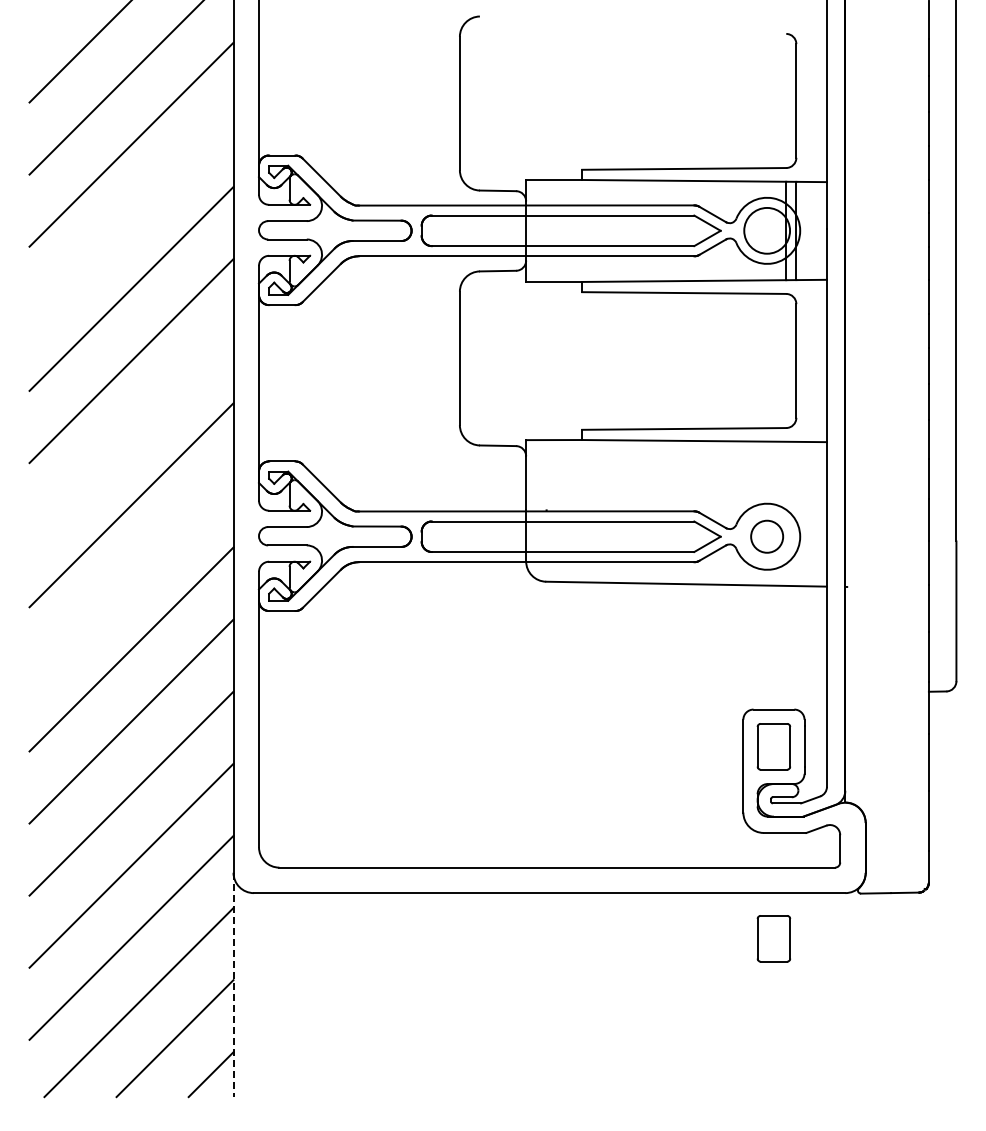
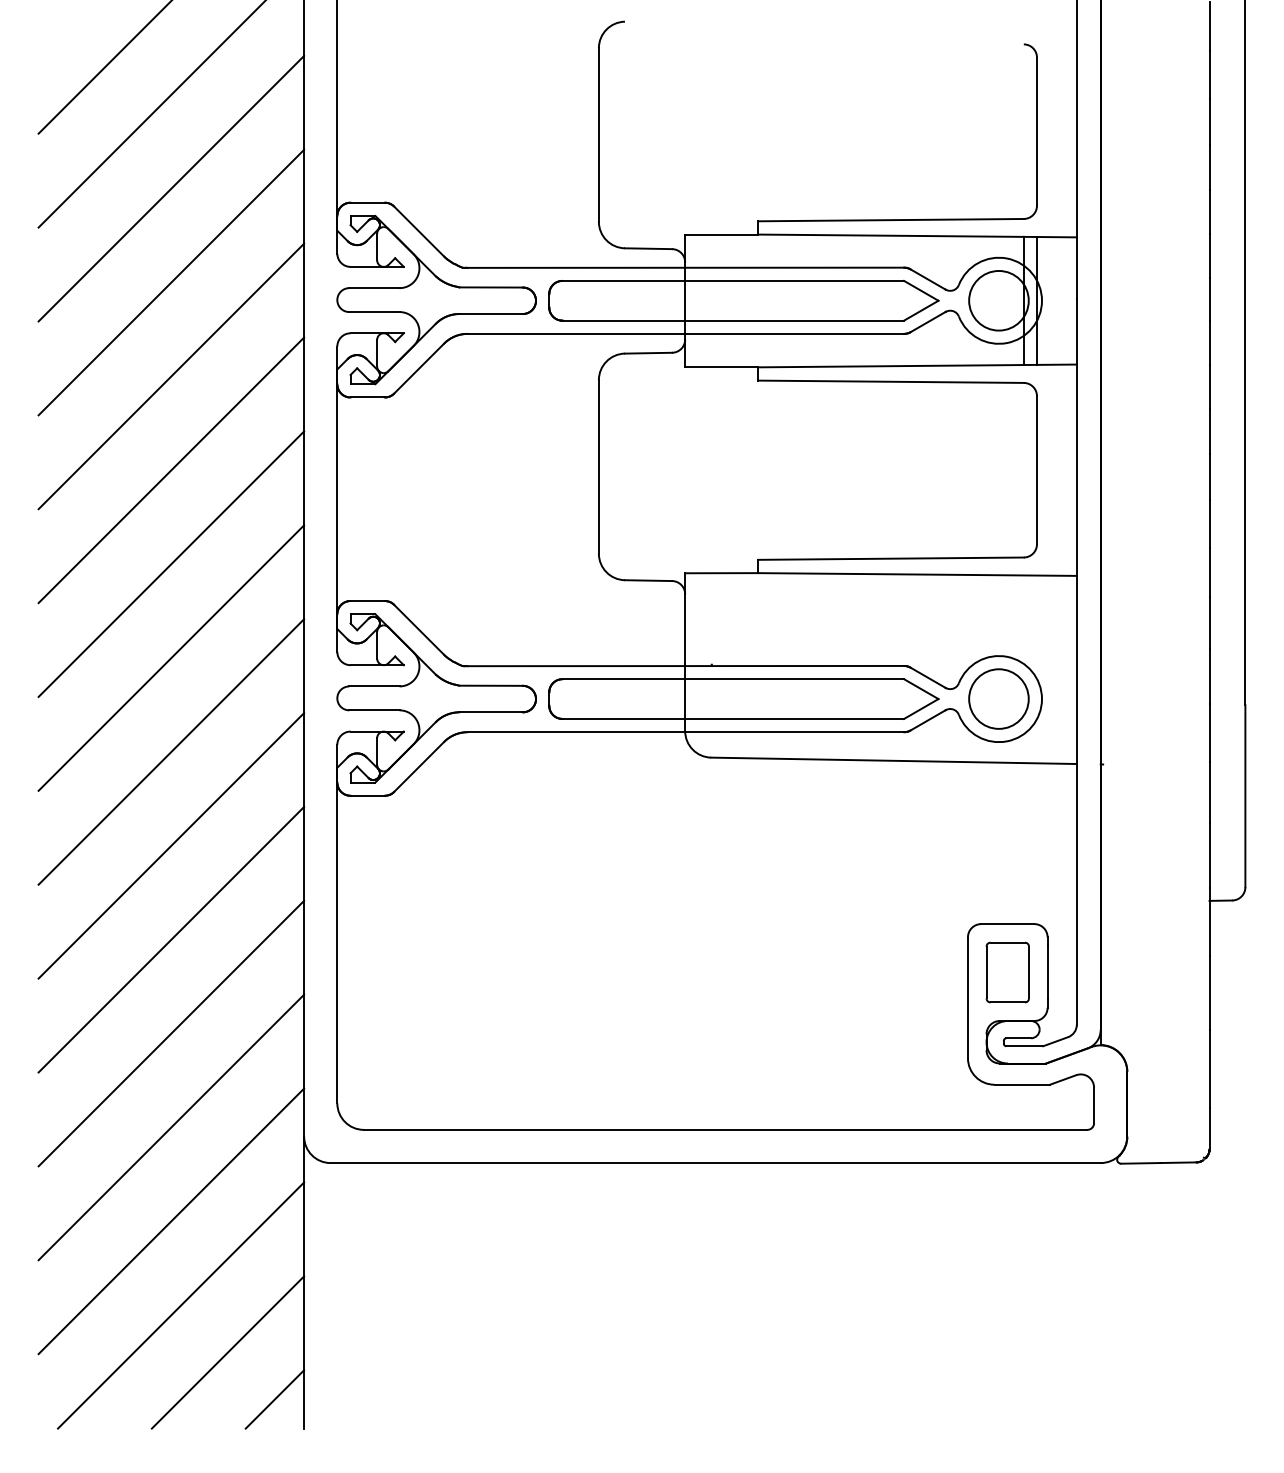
line: (131, 216) -> (171, 282), added
line: (131, 433) -> (171, 564), added
circle: (767, 536) -> (999, 698), size x1.43
line: (131, 577) -> (171, 752), added
part: (773, 938) -> (1007, 1222), removed
line: (233, 985) -> (304, 1283), dashed -> solid

